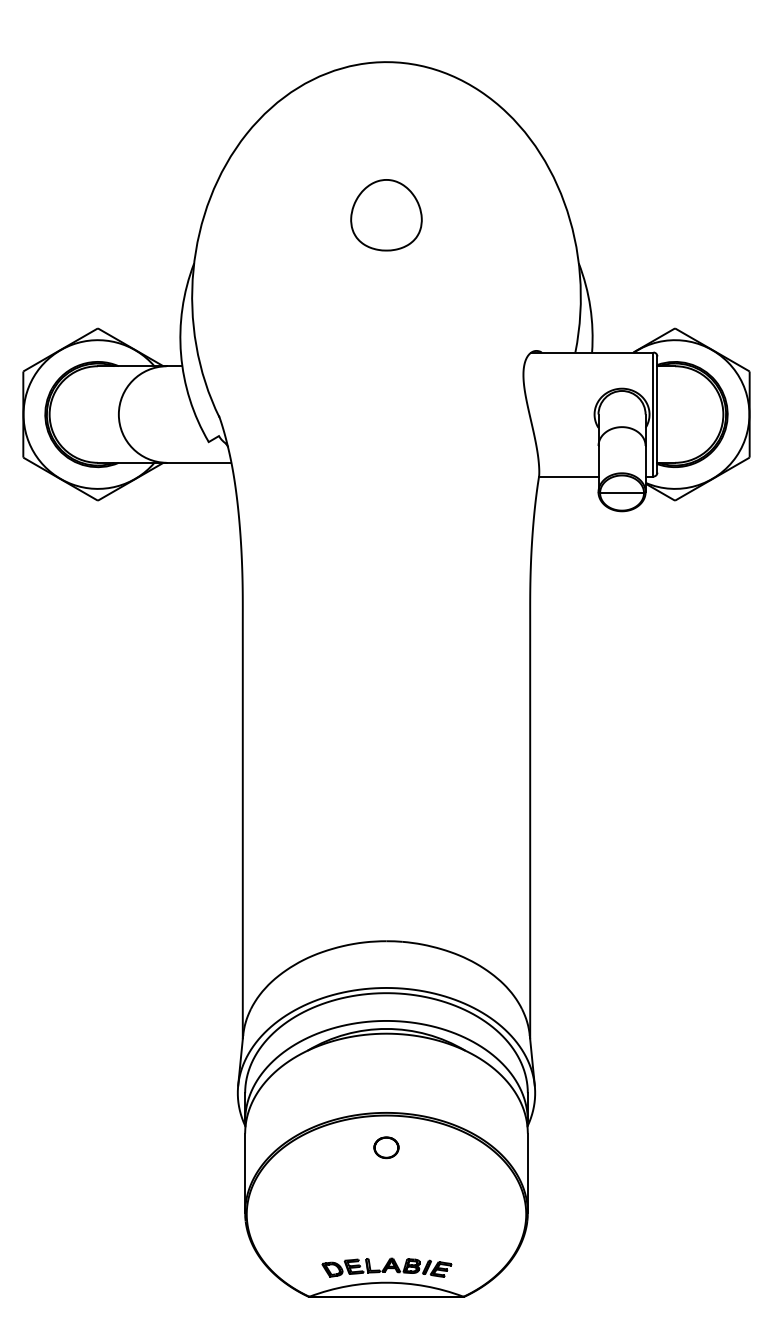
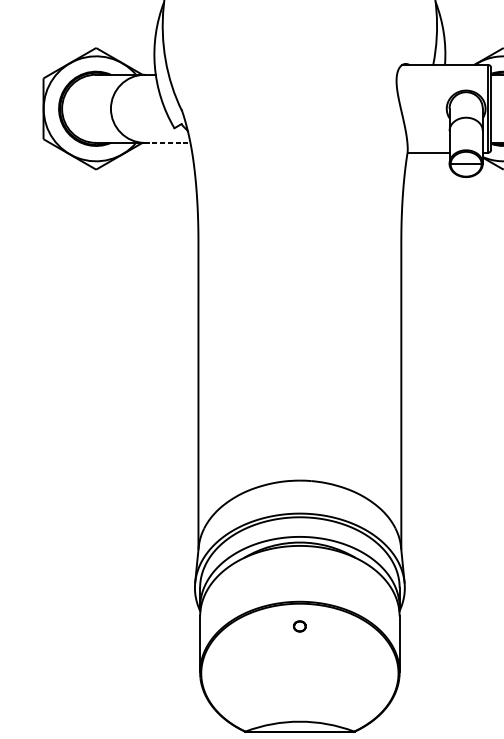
line: (199, 462) -> (167, 142), solid -> dashed
part: (386, 1147) -> (299, 626), size x0.7
part: (386, 1267) -> (299, 710), removed

